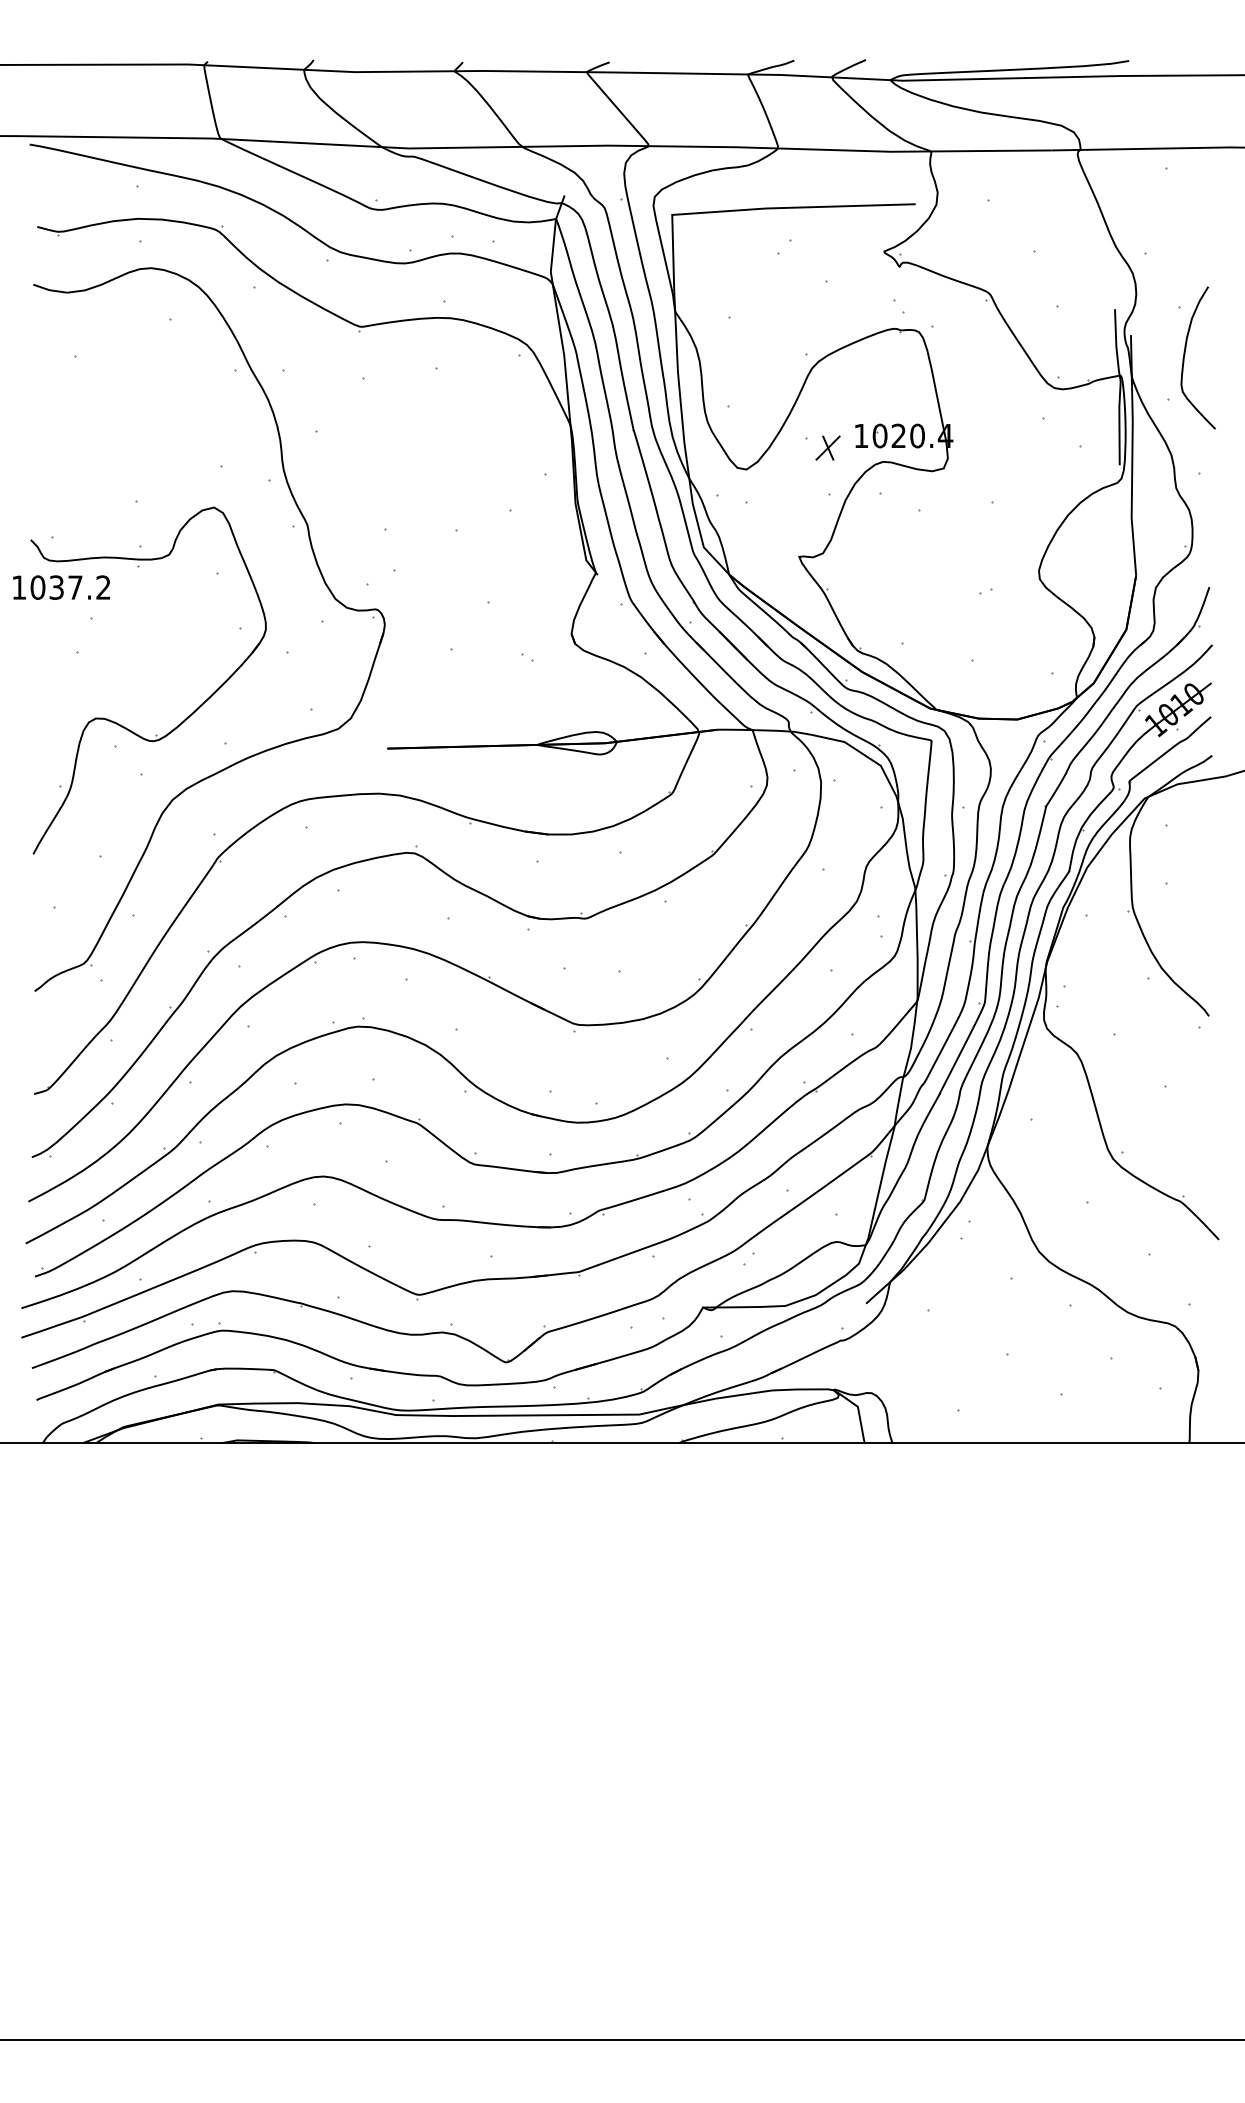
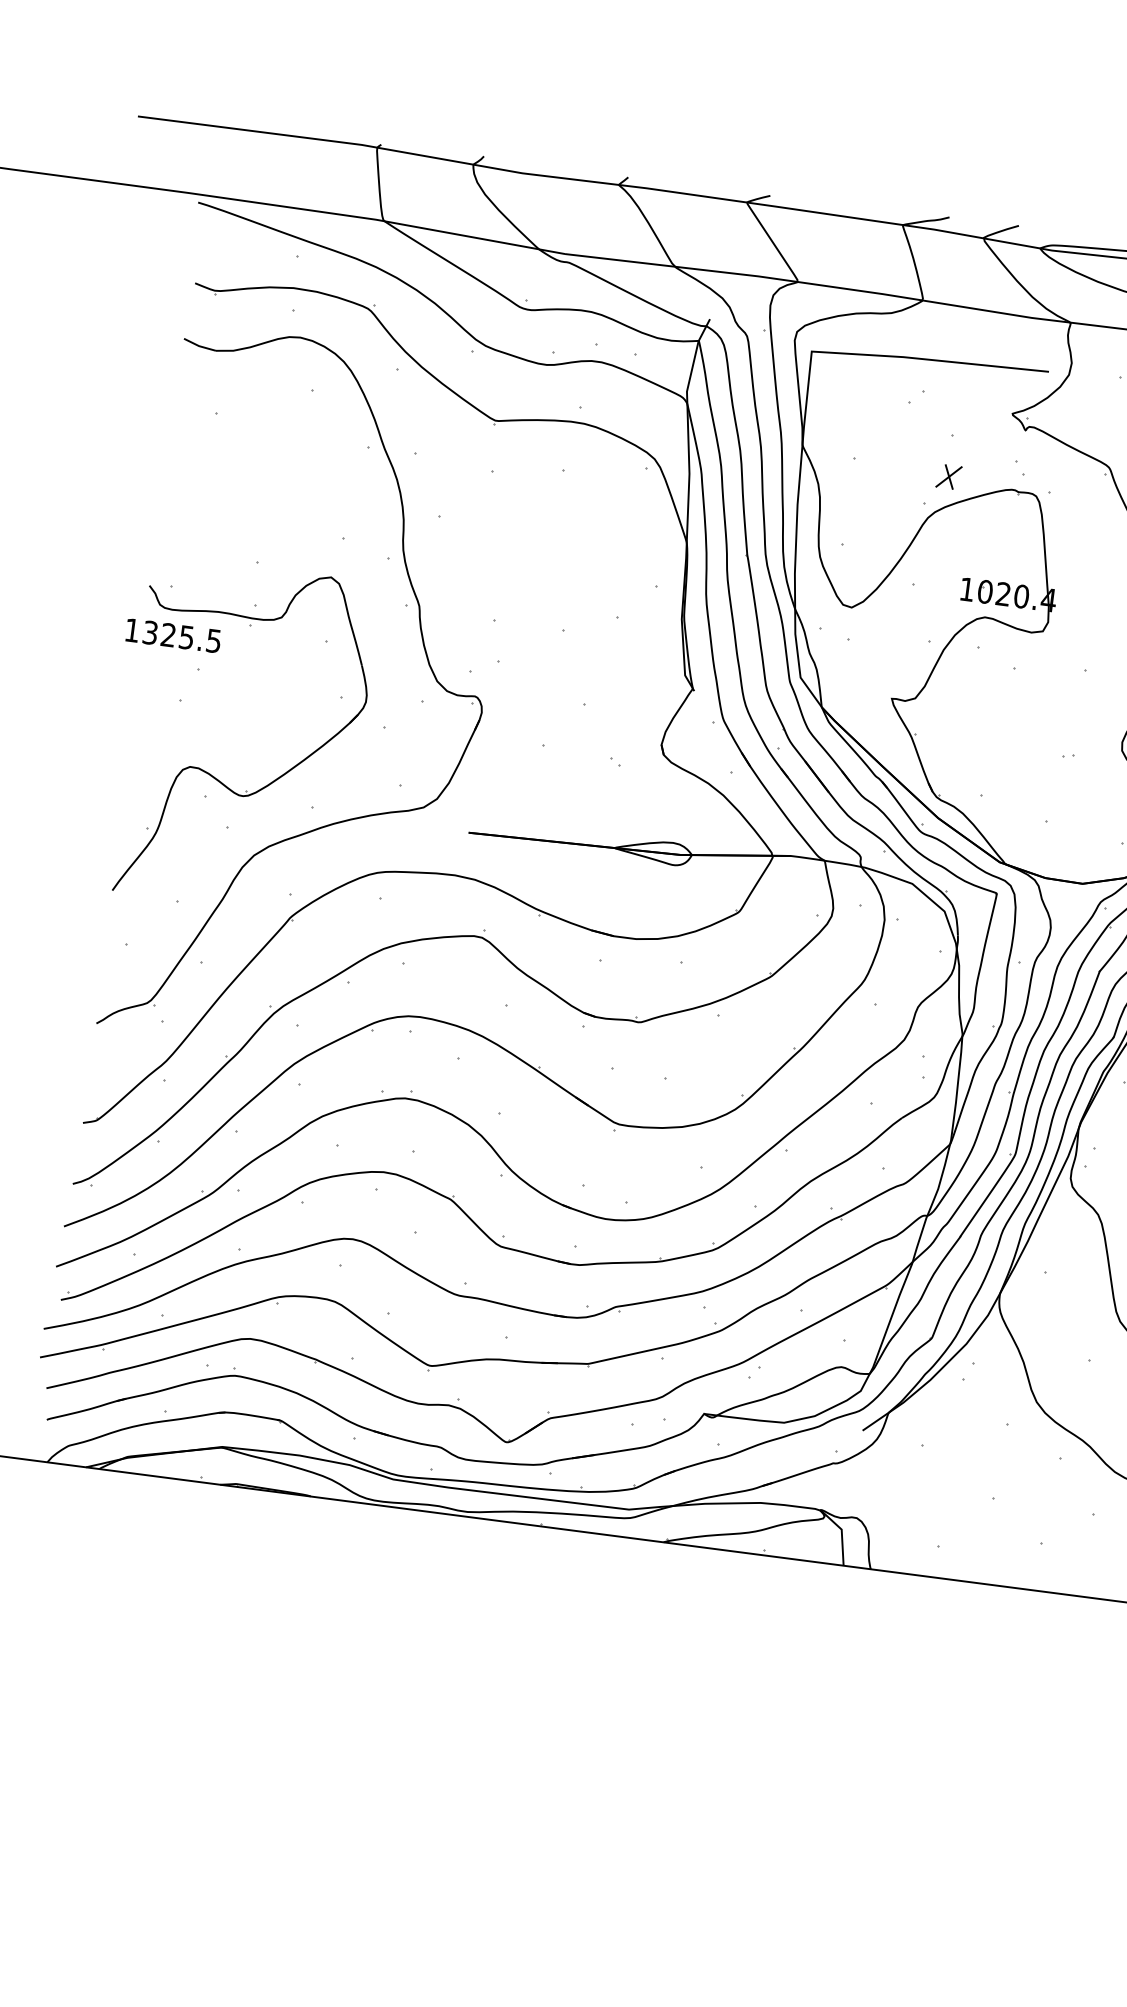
part: (827, 447) -> (948, 476), moved
text: (70, 587) -> (181, 636), 1037.2 -> 1325.5

